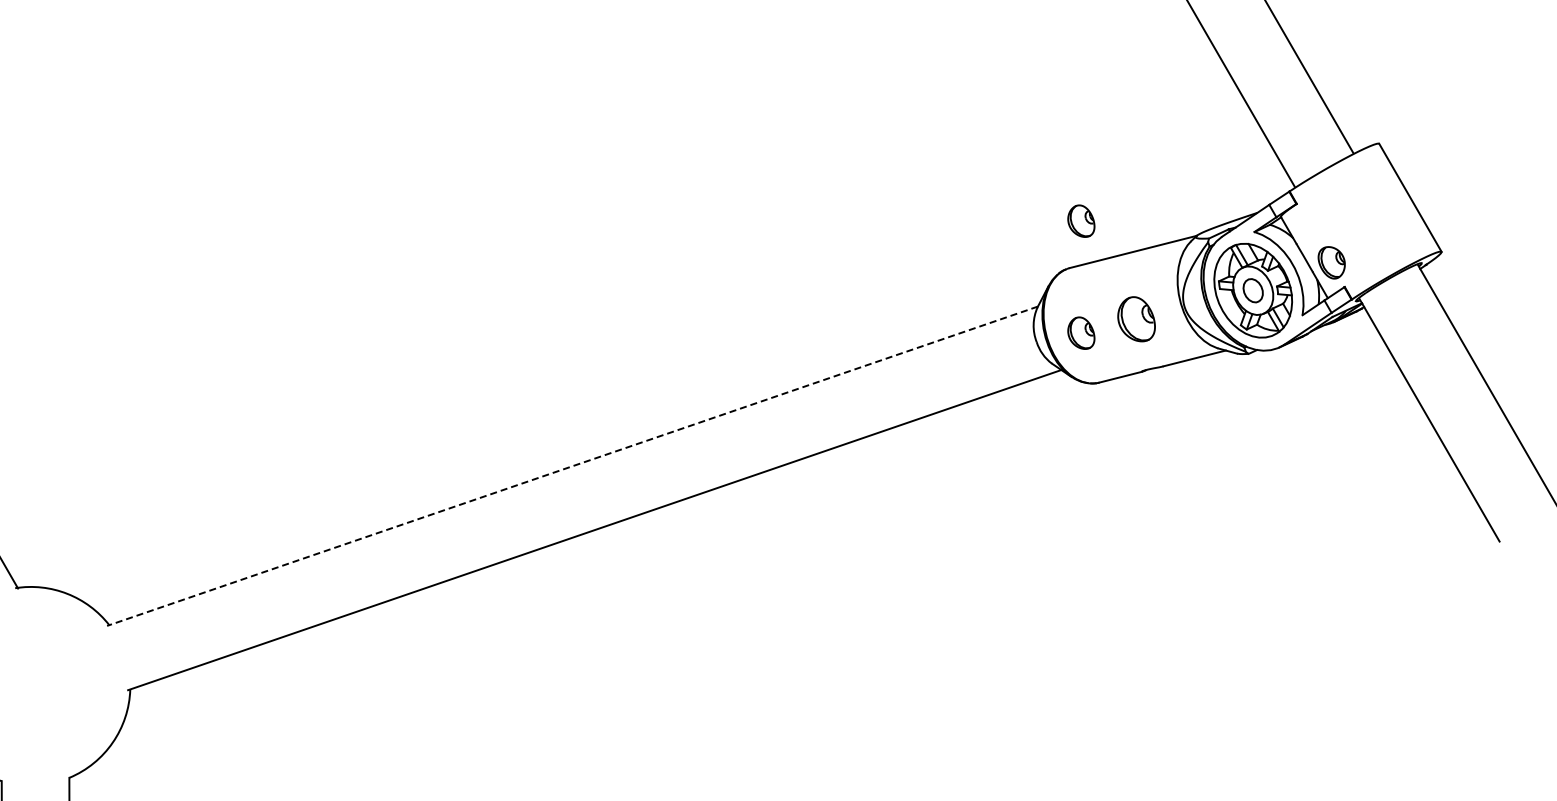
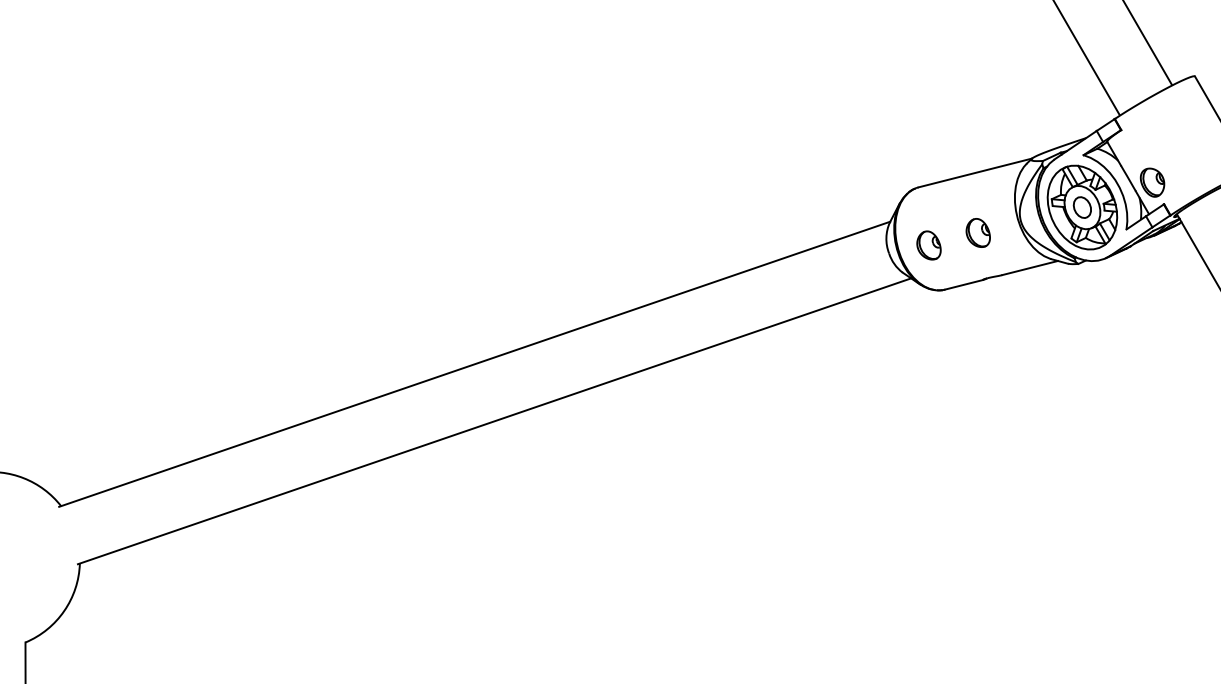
part: (1081, 220) -> (929, 144), removed
part: (1136, 318) -> (978, 232), size x0.71
line: (572, 466) -> (474, 364), dashed -> solid

